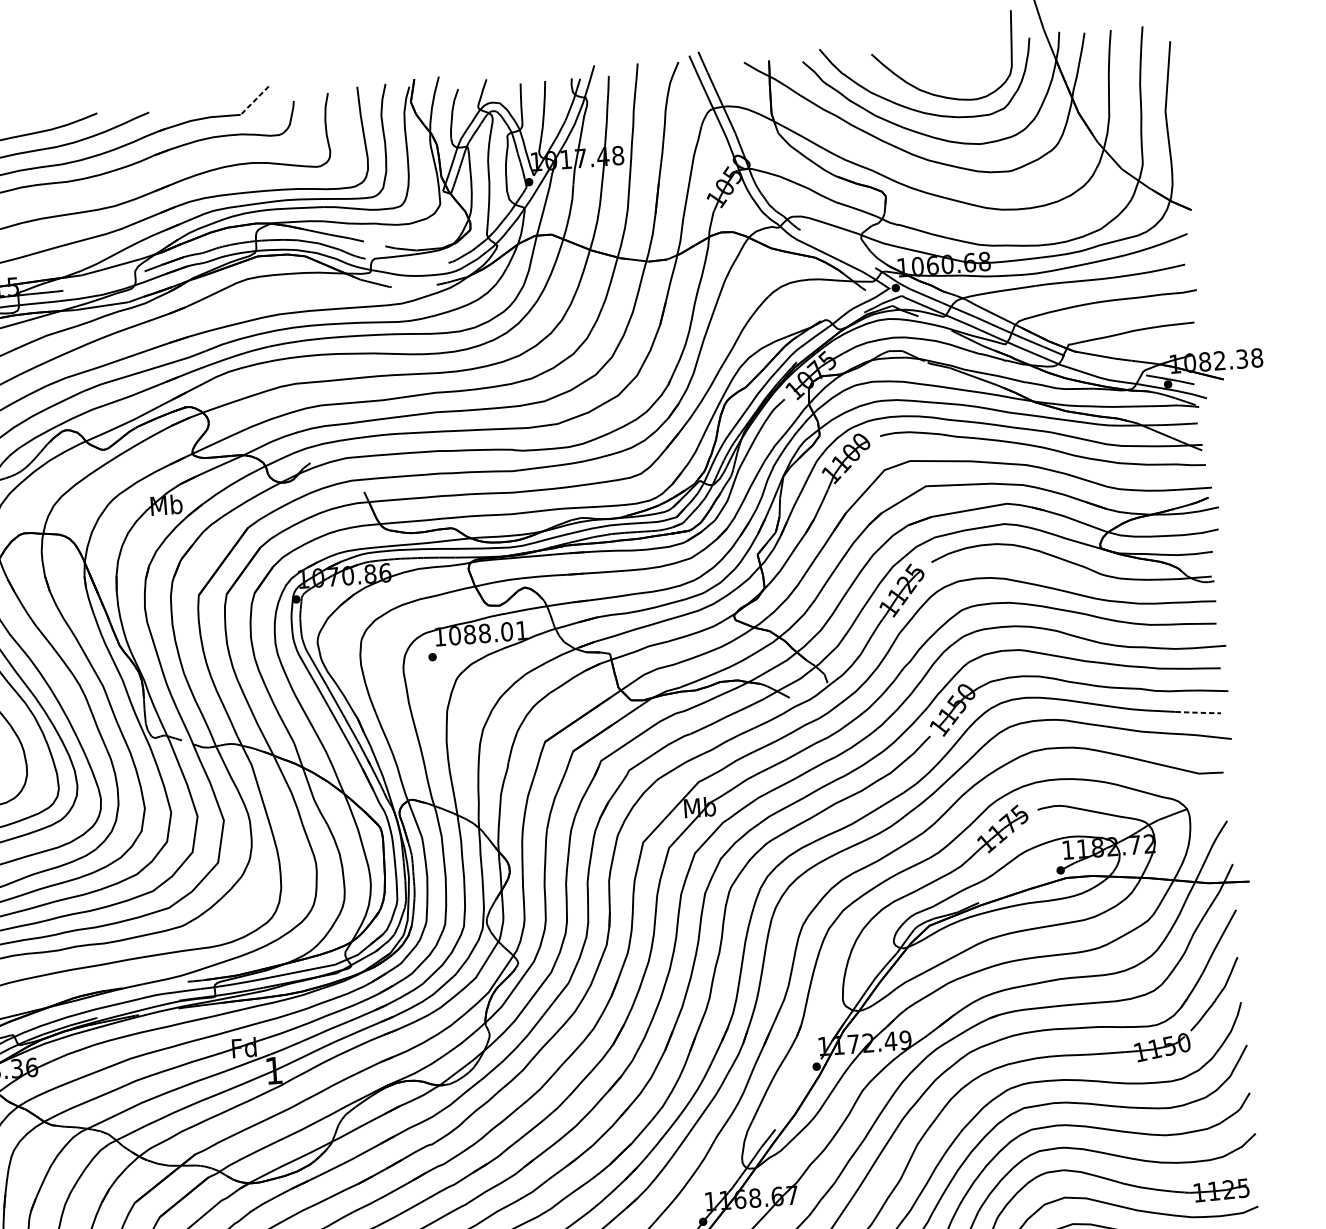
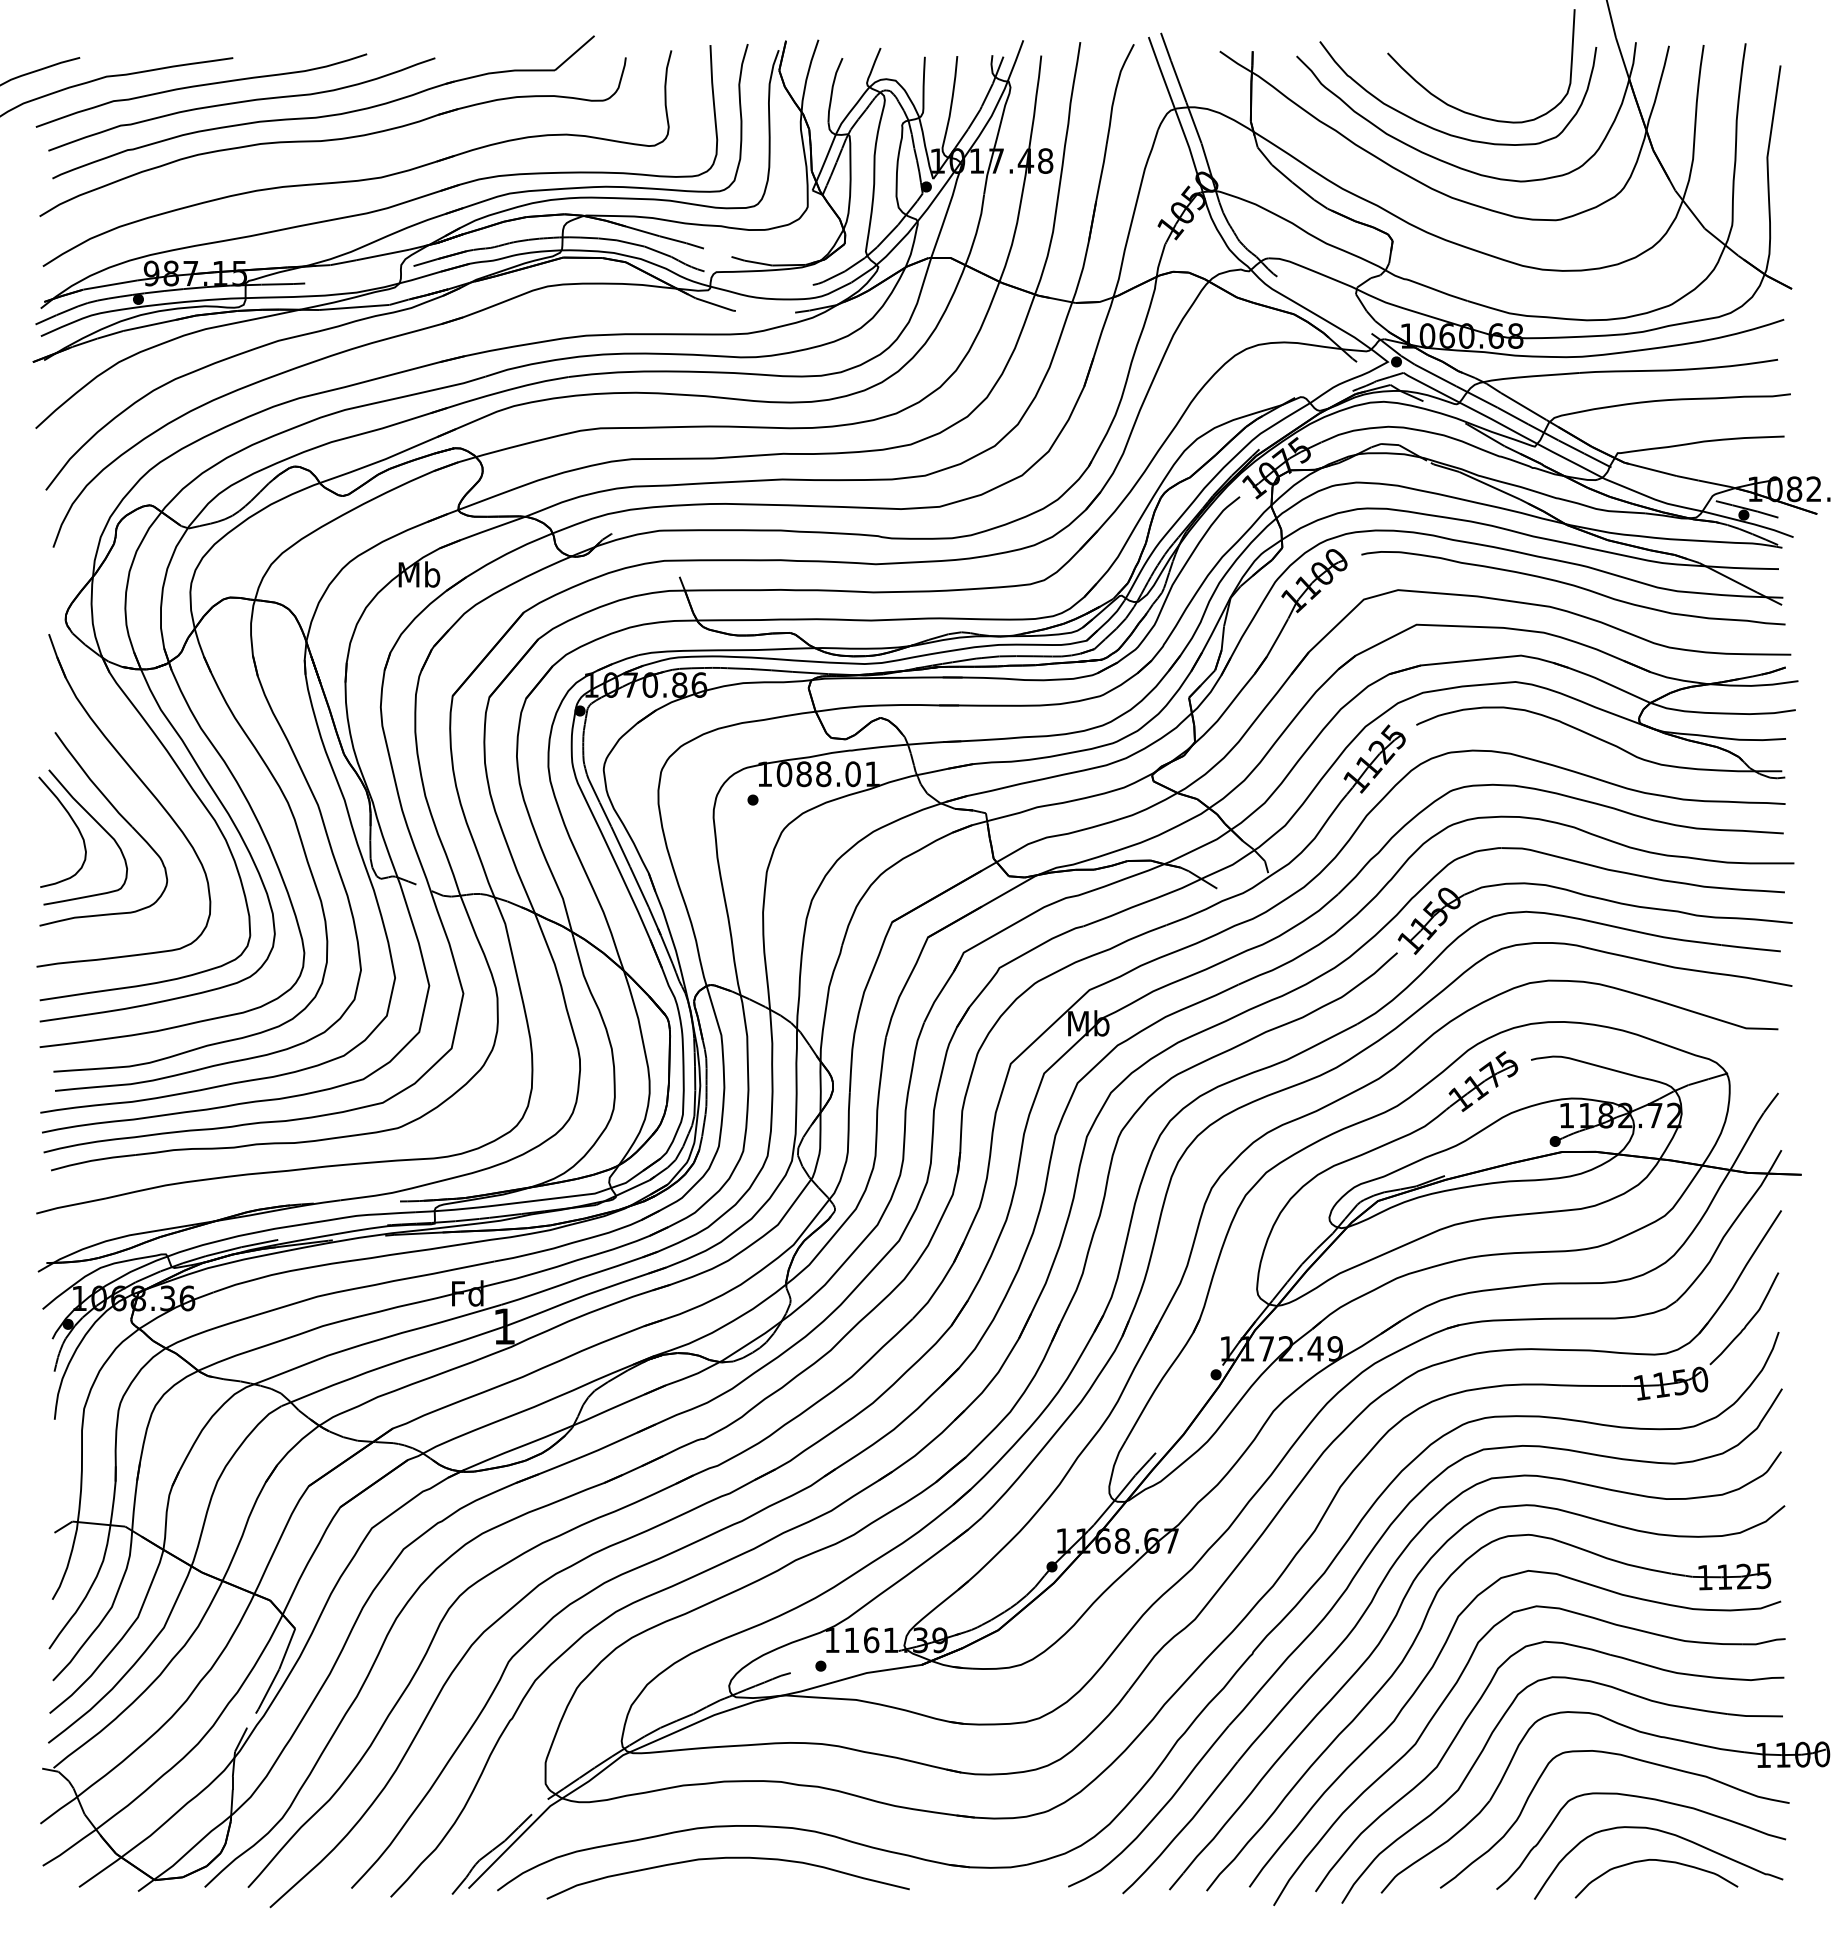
line: (254, 100) -> (574, 53), dashed -> solid
line: (1198, 712) -> (1751, 948), dashed -> solid

